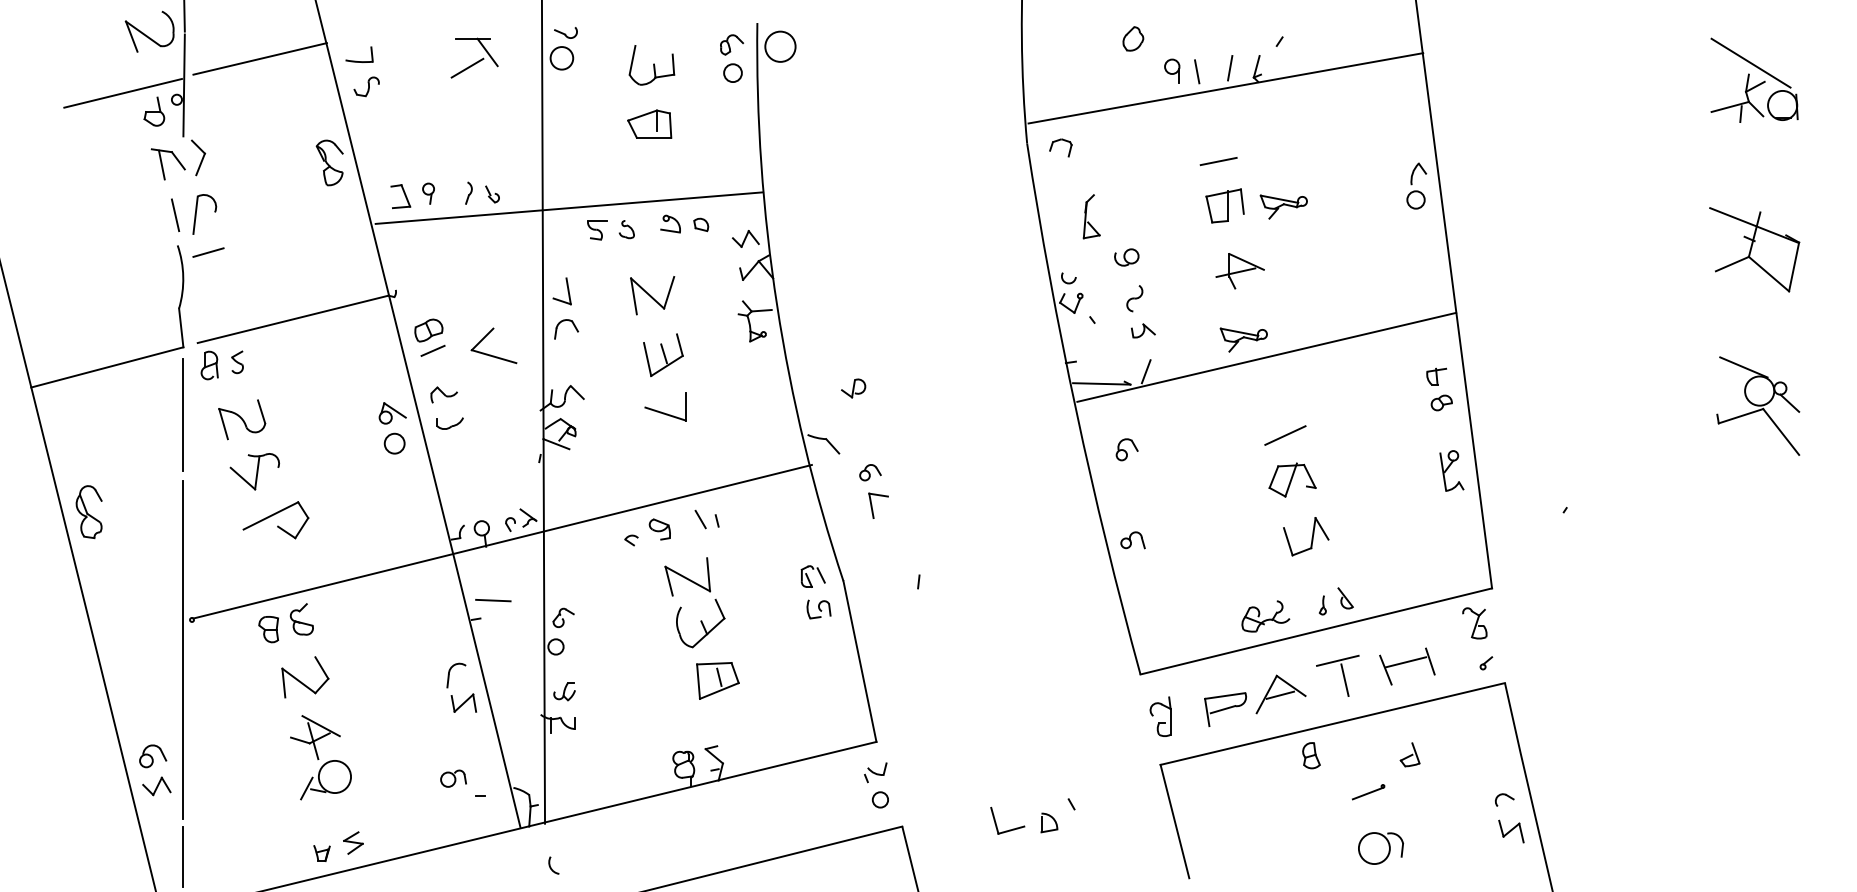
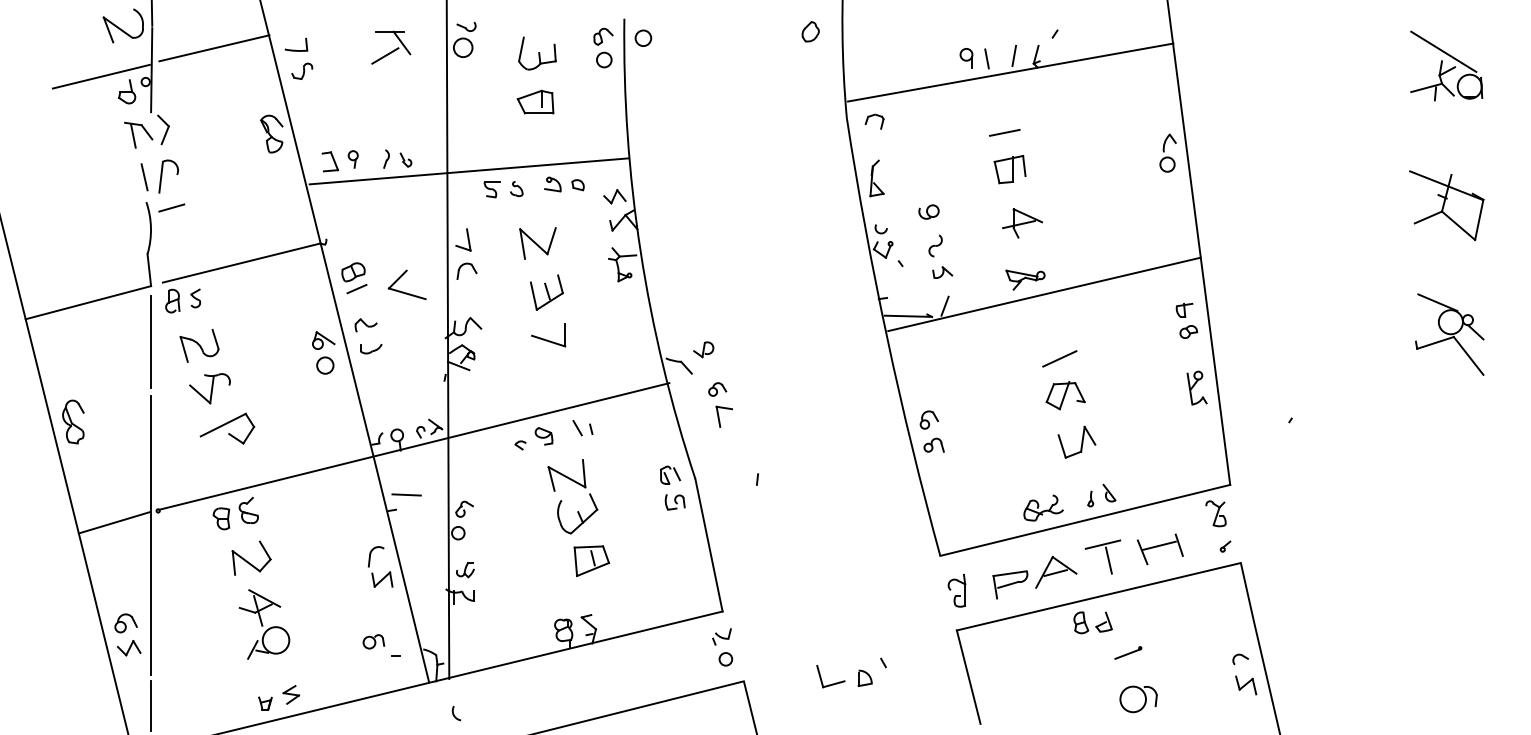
part: (1133, 38) -> (810, 31), moved
circle: (780, 46) -> (643, 38), size x0.62
part: (1283, 206) -> (1058, 170), removed
part: (1091, 216) -> (876, 178), moved
part: (853, 388) -> (703, 349), moved
part: (1126, 449) -> (928, 419), moved
line: (138, 634) -> (114, 522), added
part: (1409, 754) -> (1103, 621), moved

